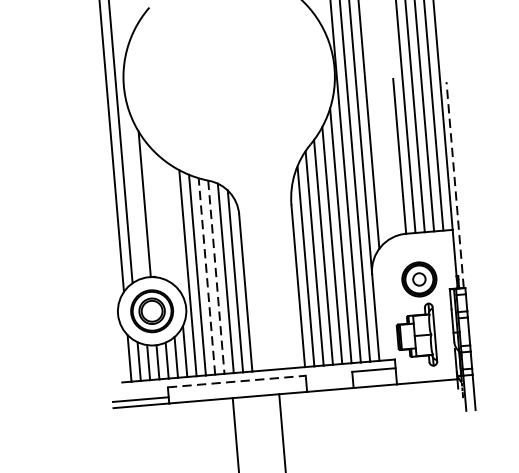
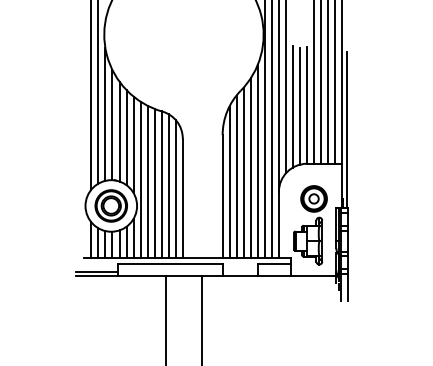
line: (391, 158) -> (300, 106), added
line: (380, 159) -> (292, 106), added
line: (454, 185) -> (346, 130), dashed -> solid
line: (134, 191) -> (105, 114), added
line: (154, 211) -> (119, 131), added
line: (164, 219) -> (126, 137), added
line: (174, 227) -> (133, 144), added
line: (206, 275) -> (154, 182), dashed -> solid
line: (216, 277) -> (161, 184), dashed -> solid
line: (236, 382) -> (170, 264), dashed -> solid

